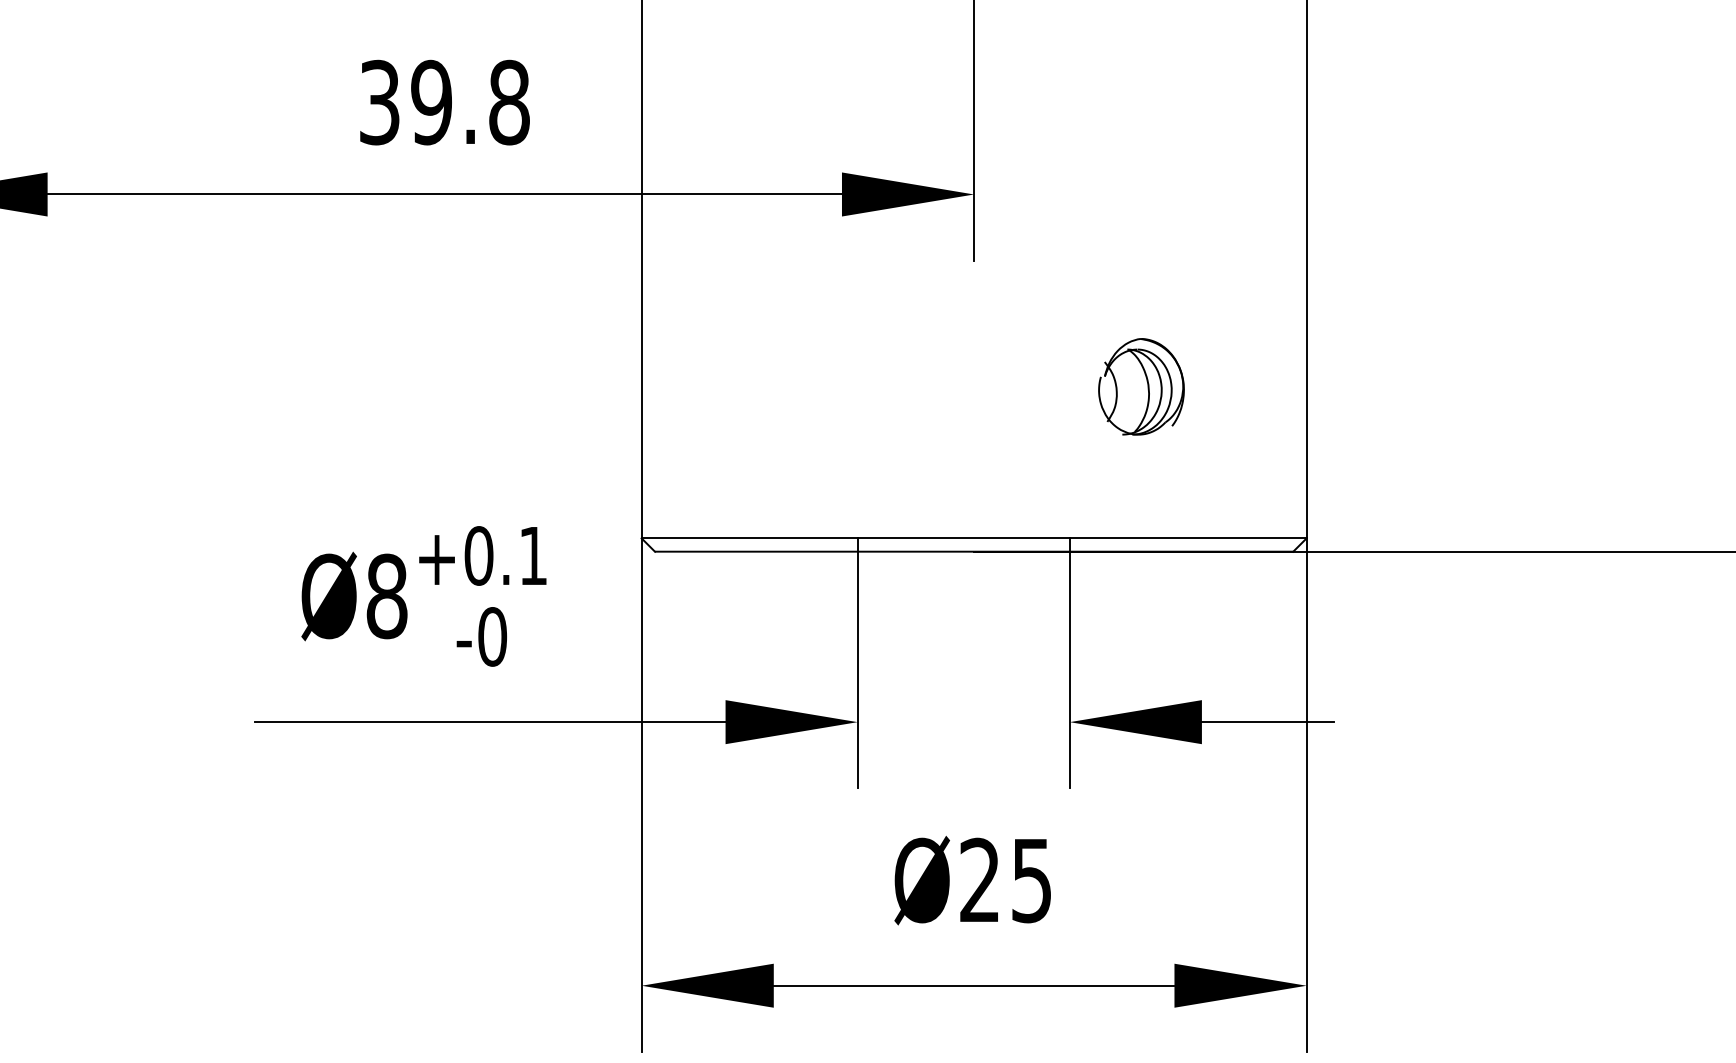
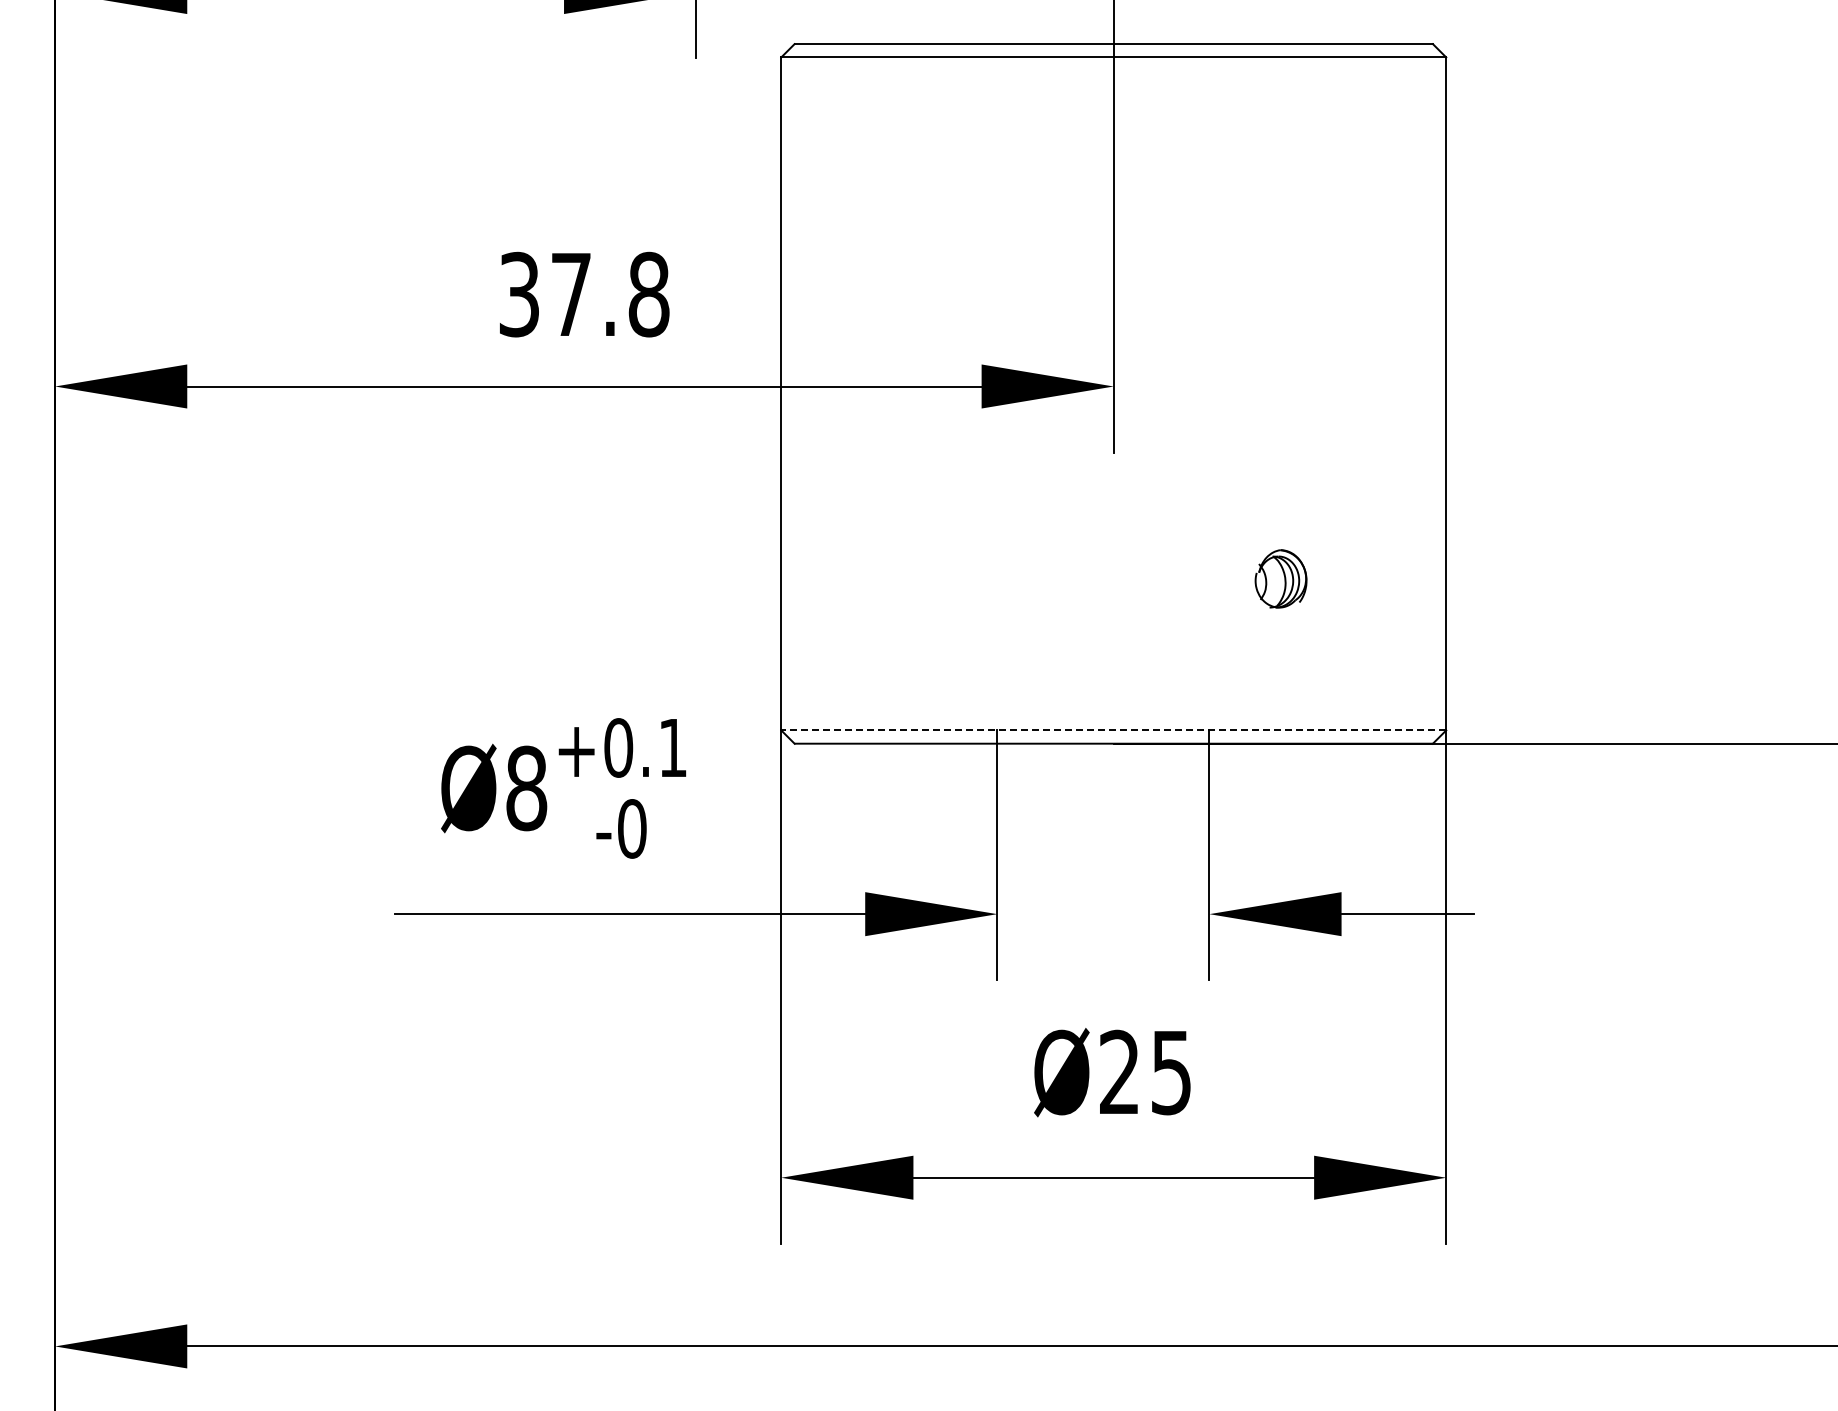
text: (430, 102) -> (570, 294), 39.8 -> 37.8
part: (1140, 386) -> (1280, 578), size x0.6
line: (973, 538) -> (1113, 730), solid -> dashed

